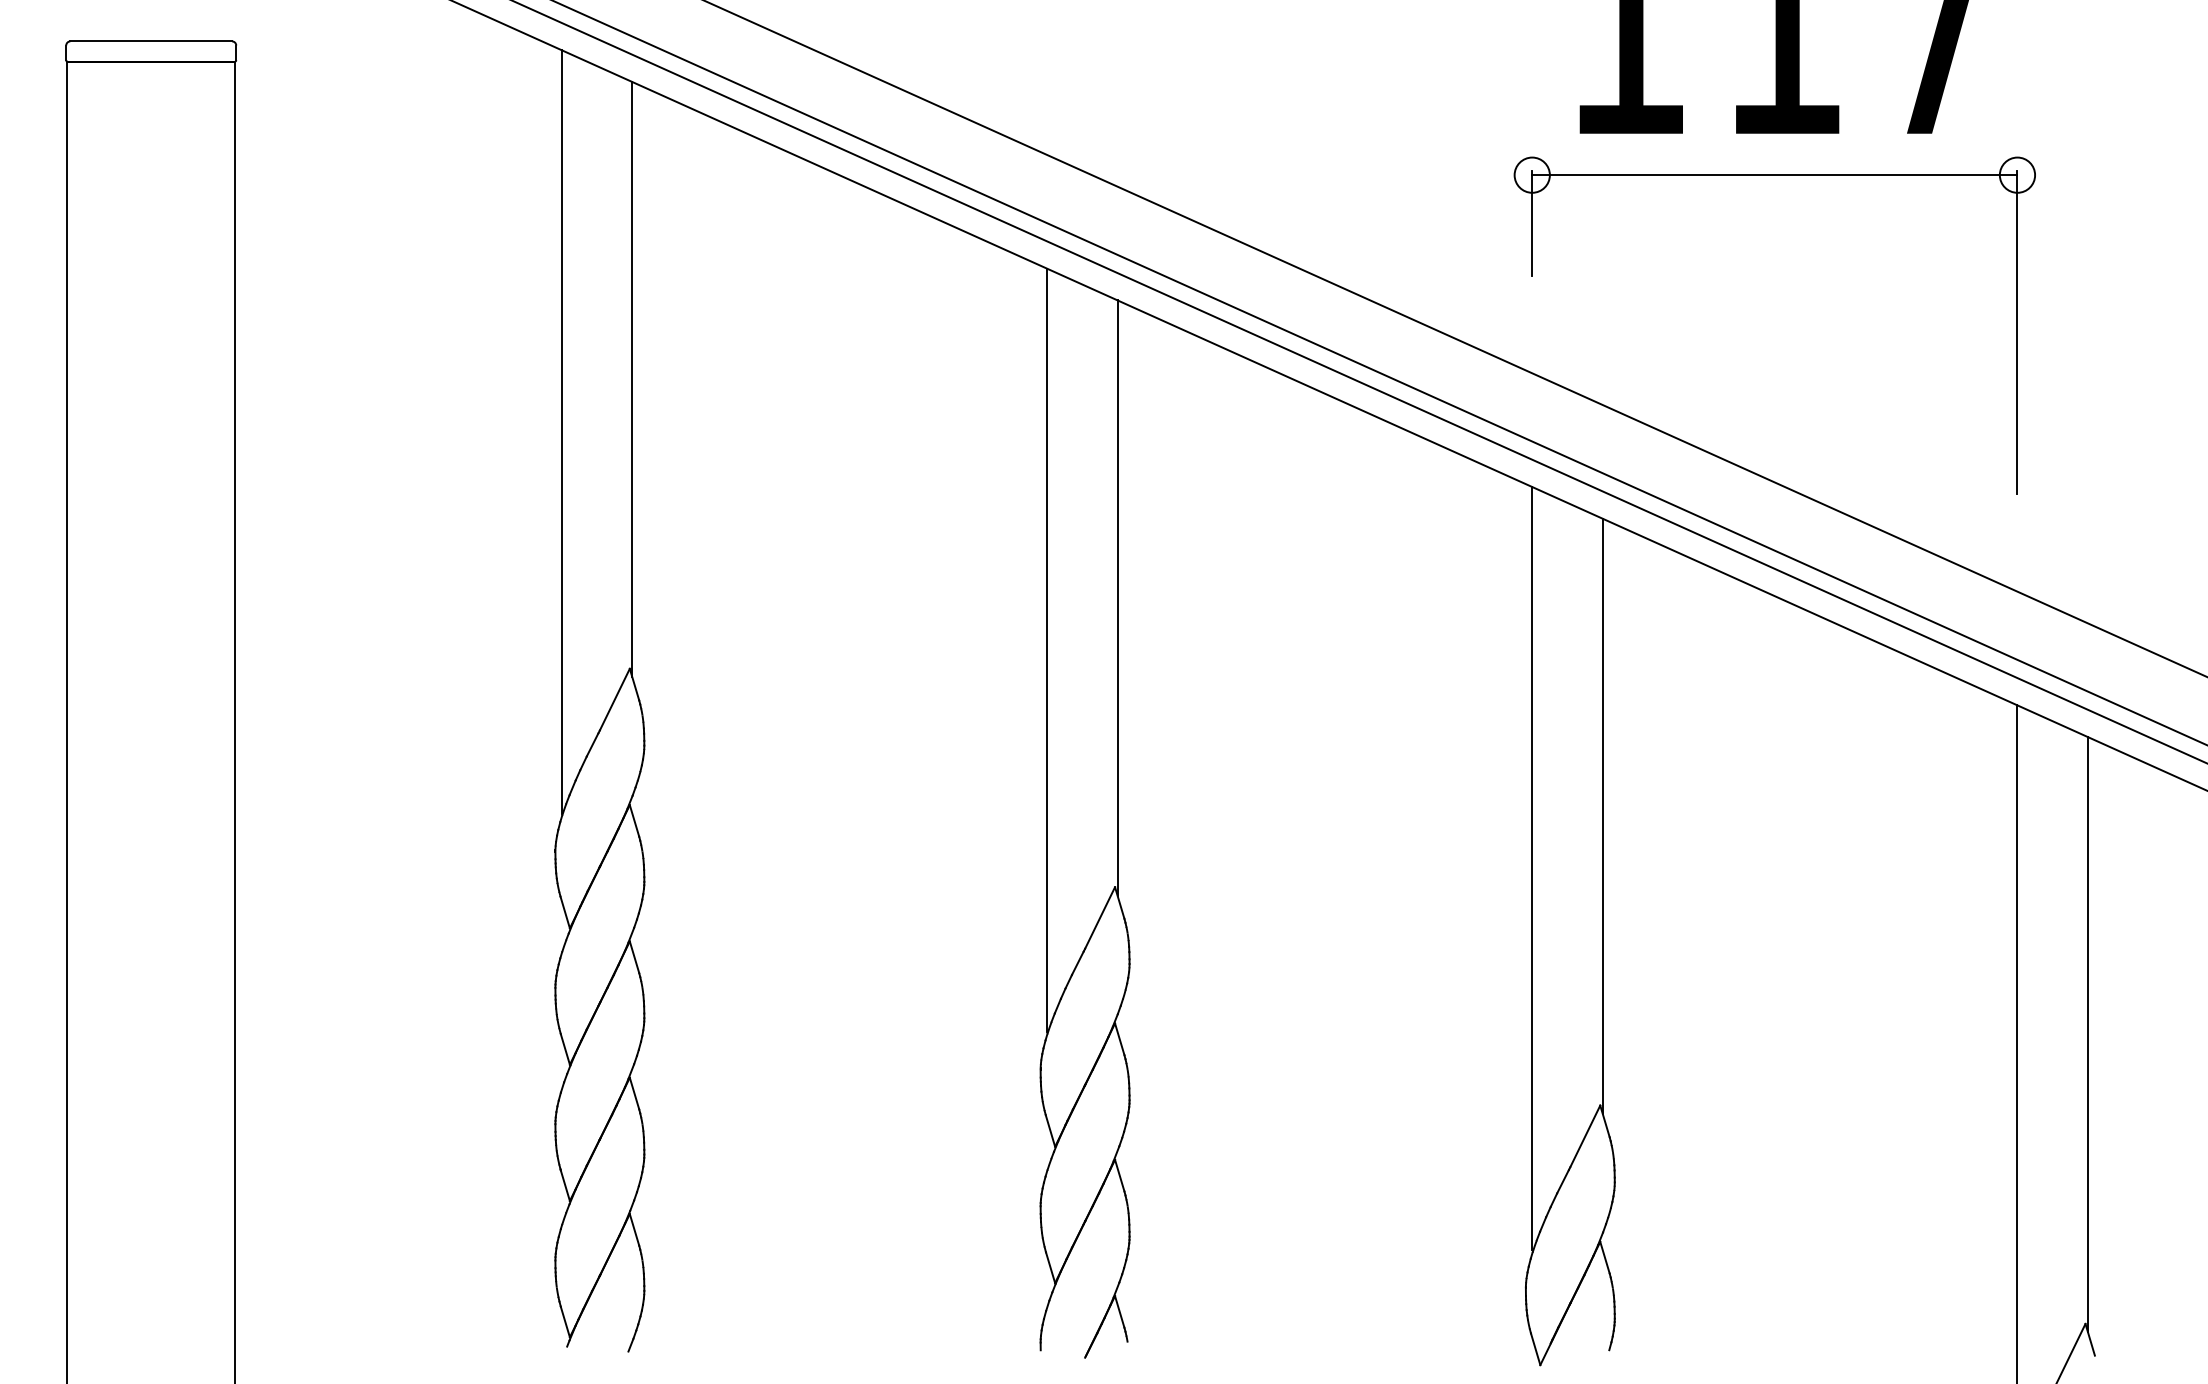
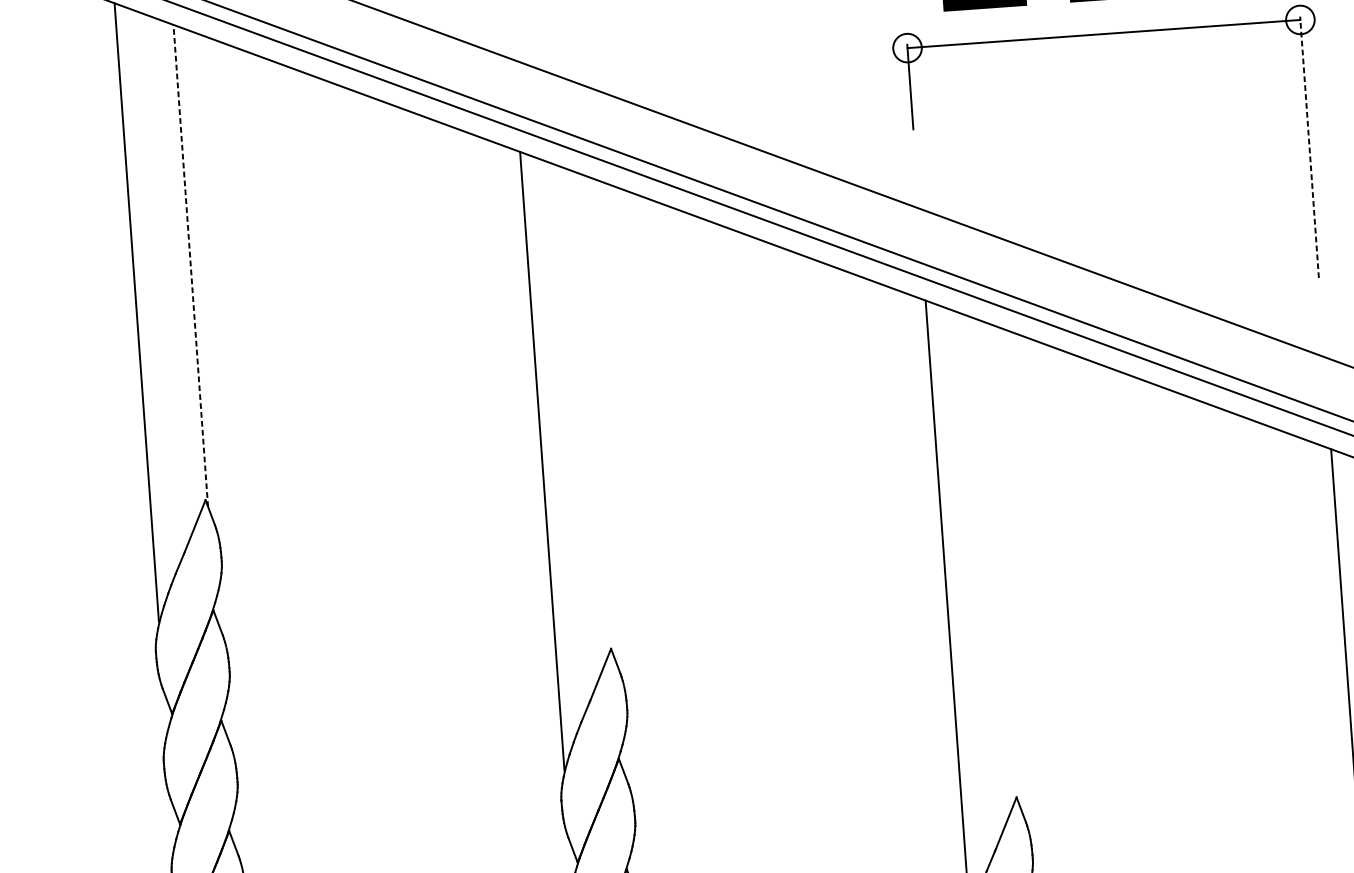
line: (2017, 331) -> (1309, 146), solid -> dashed
line: (632, 379) -> (190, 265), solid -> dashed
line: (1117, 597) -> (596, 414), removed
line: (1602, 815) -> (1001, 562), removed

